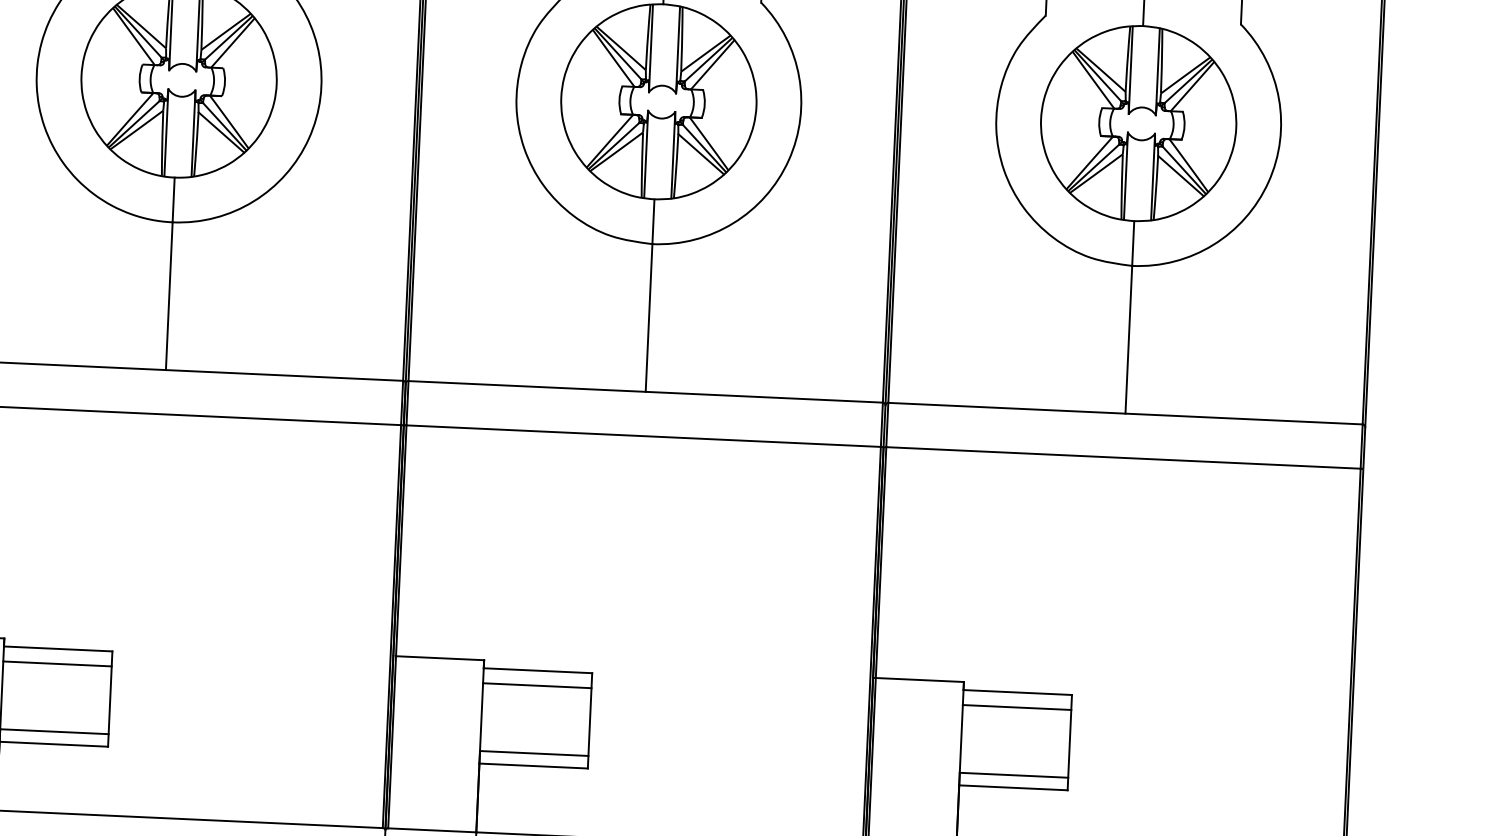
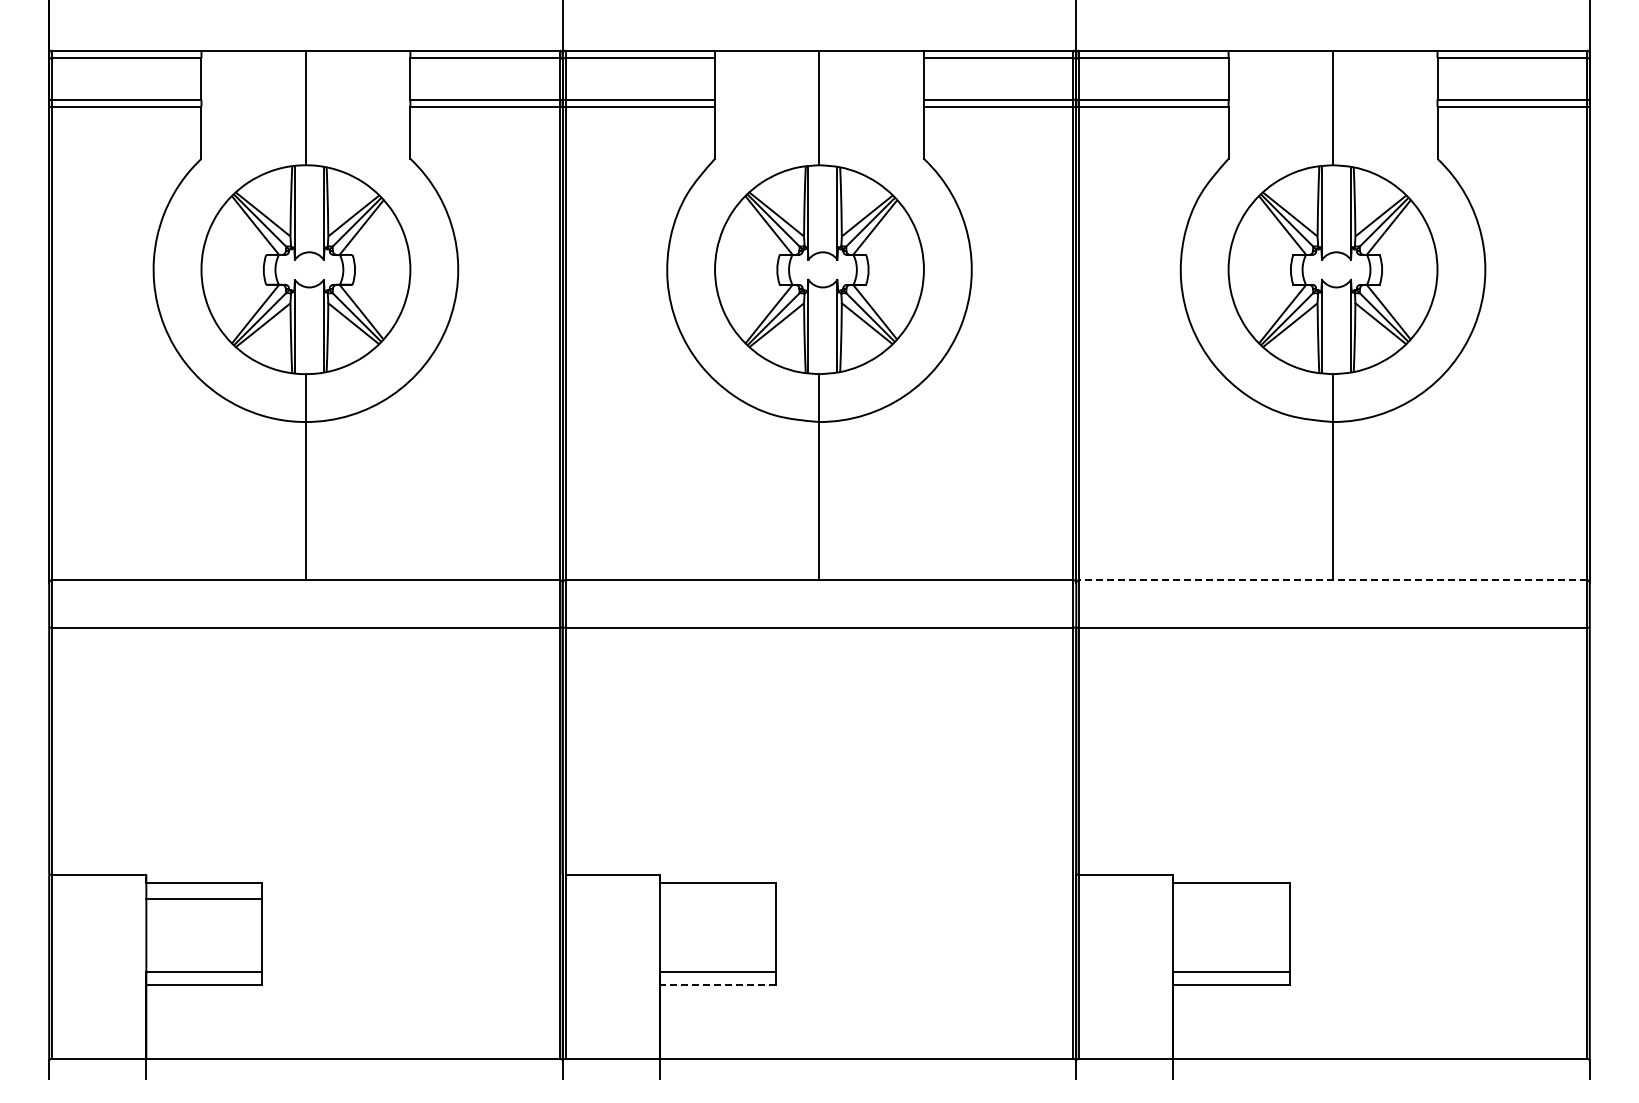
line: (1125, 413) -> (1333, 580), solid -> dashed
line: (536, 685) -> (717, 899), removed
line: (1017, 707) -> (1231, 899), removed
line: (533, 766) -> (717, 985), solid -> dashed

